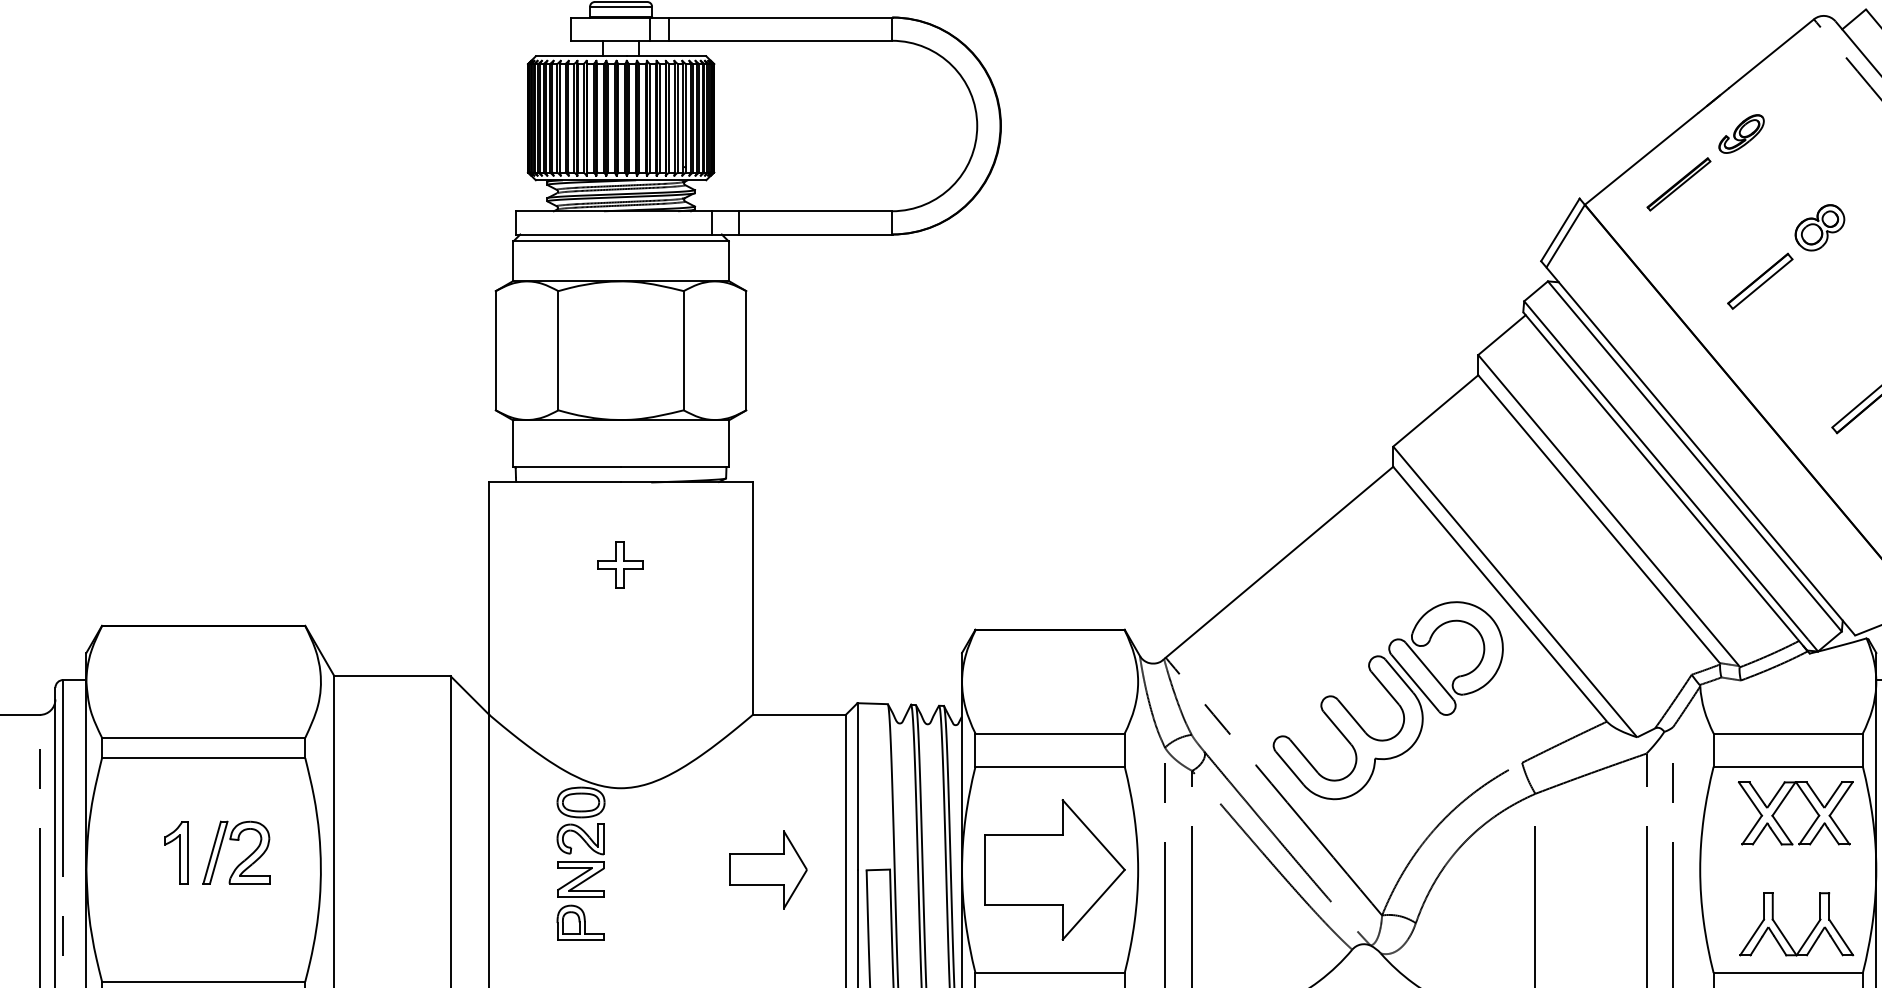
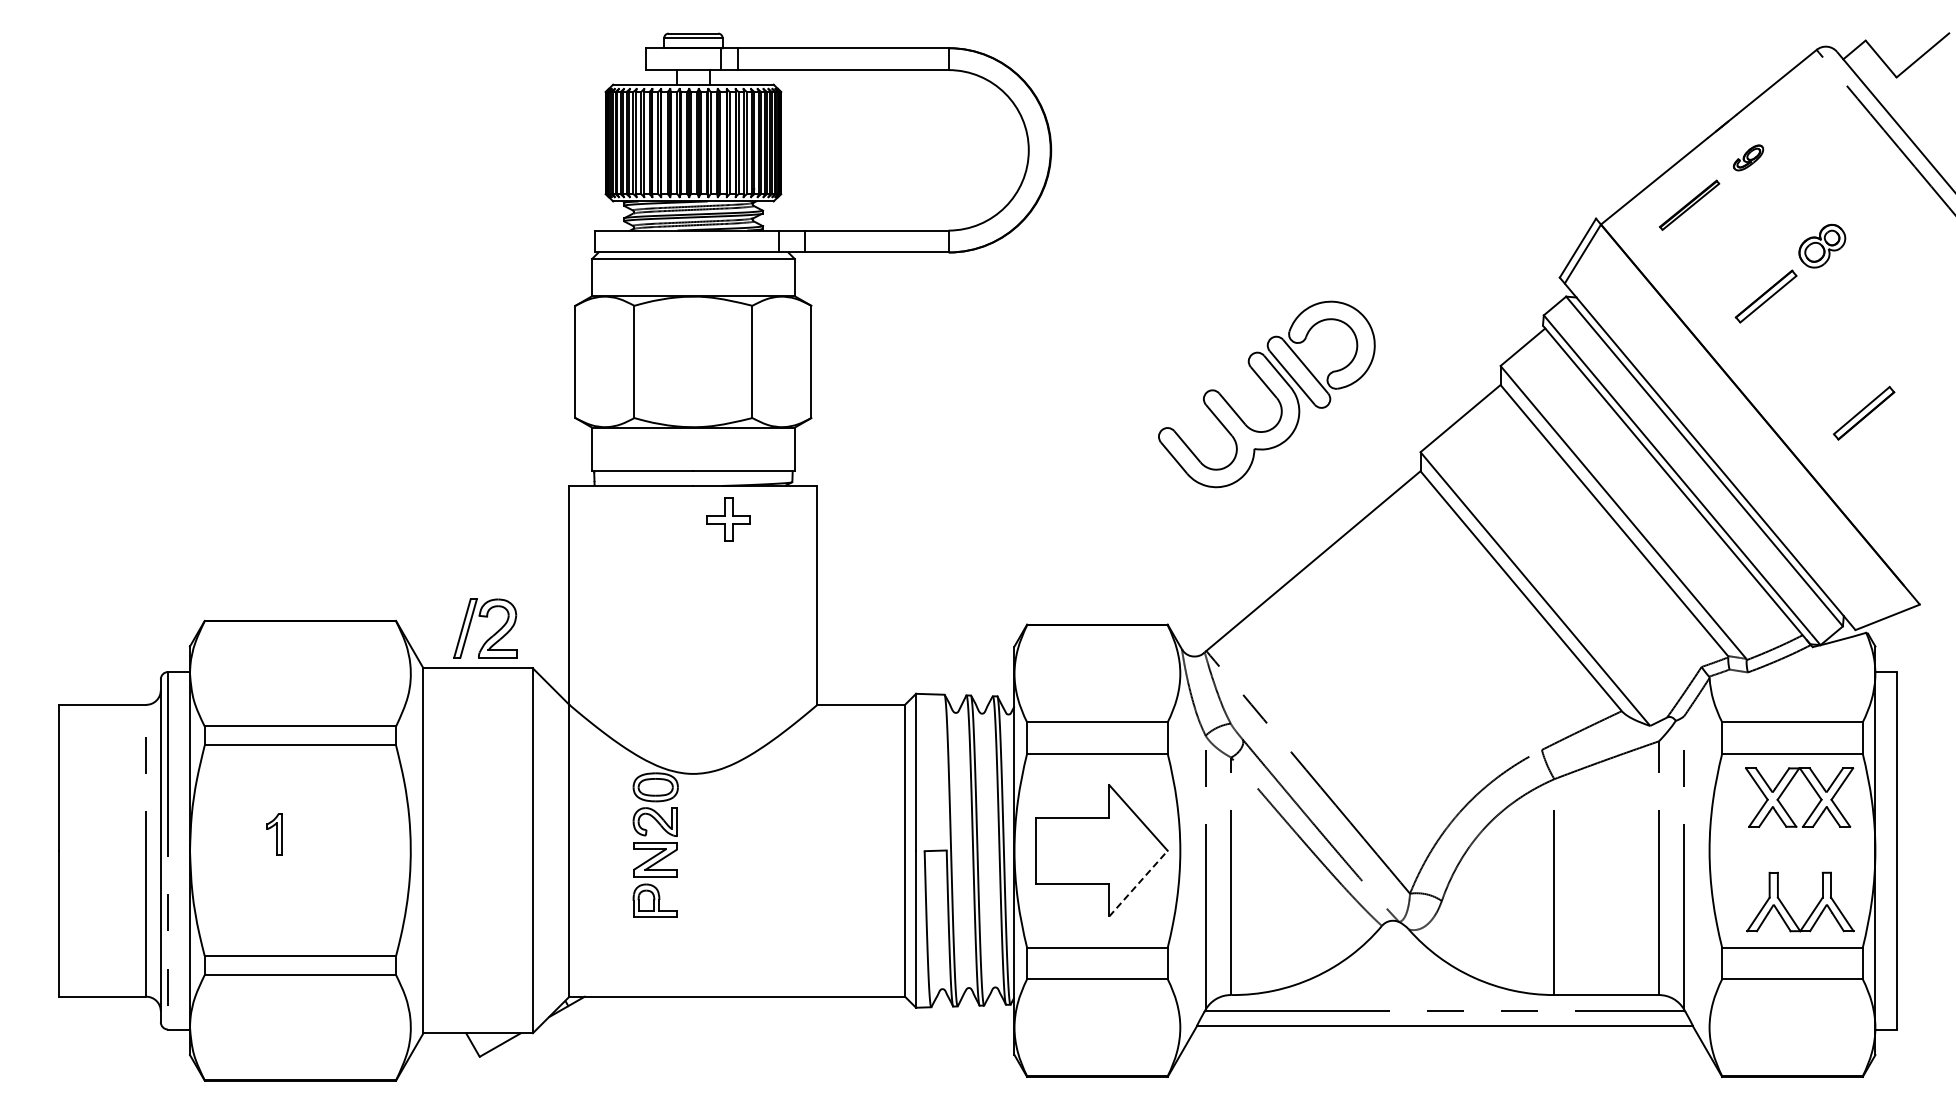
part: (1741, 133) -> (1748, 157), size x0.7
part: (620, 564) -> (728, 519), moved
part: (1387, 700) -> (1266, 394), moved
part: (176, 852) -> (274, 834), size x0.7
part: (242, 861) -> (490, 636), moved
part: (768, 869) -> (832, 850), removed
line: (1093, 904) -> (1138, 883), solid -> dashed

